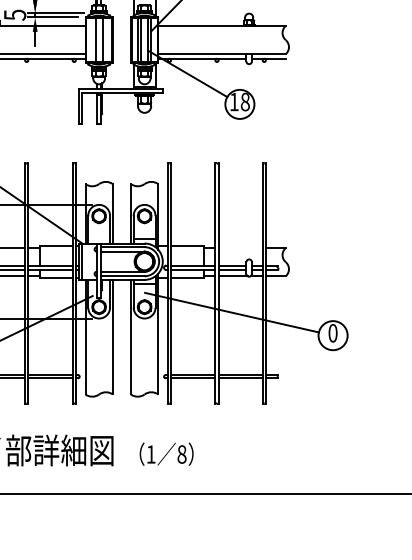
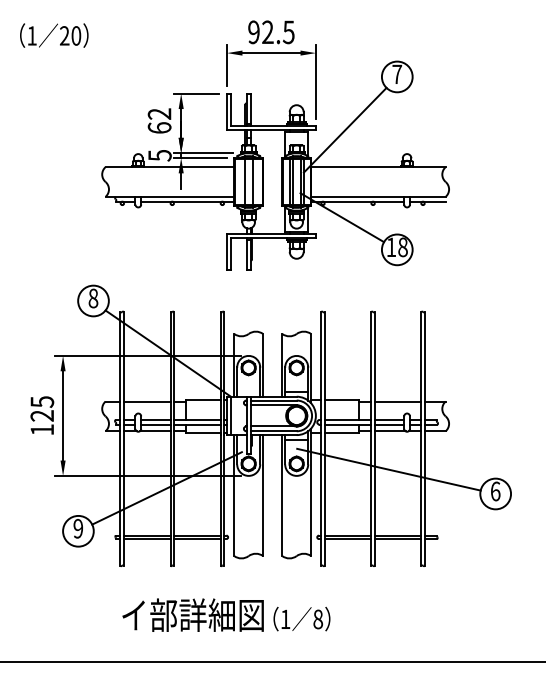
line: (240, 248) -> (397, 401), added
text: (332, 333) -> (495, 491), 0 -> 6
text: (166, 453) -> (301, 618), moved

